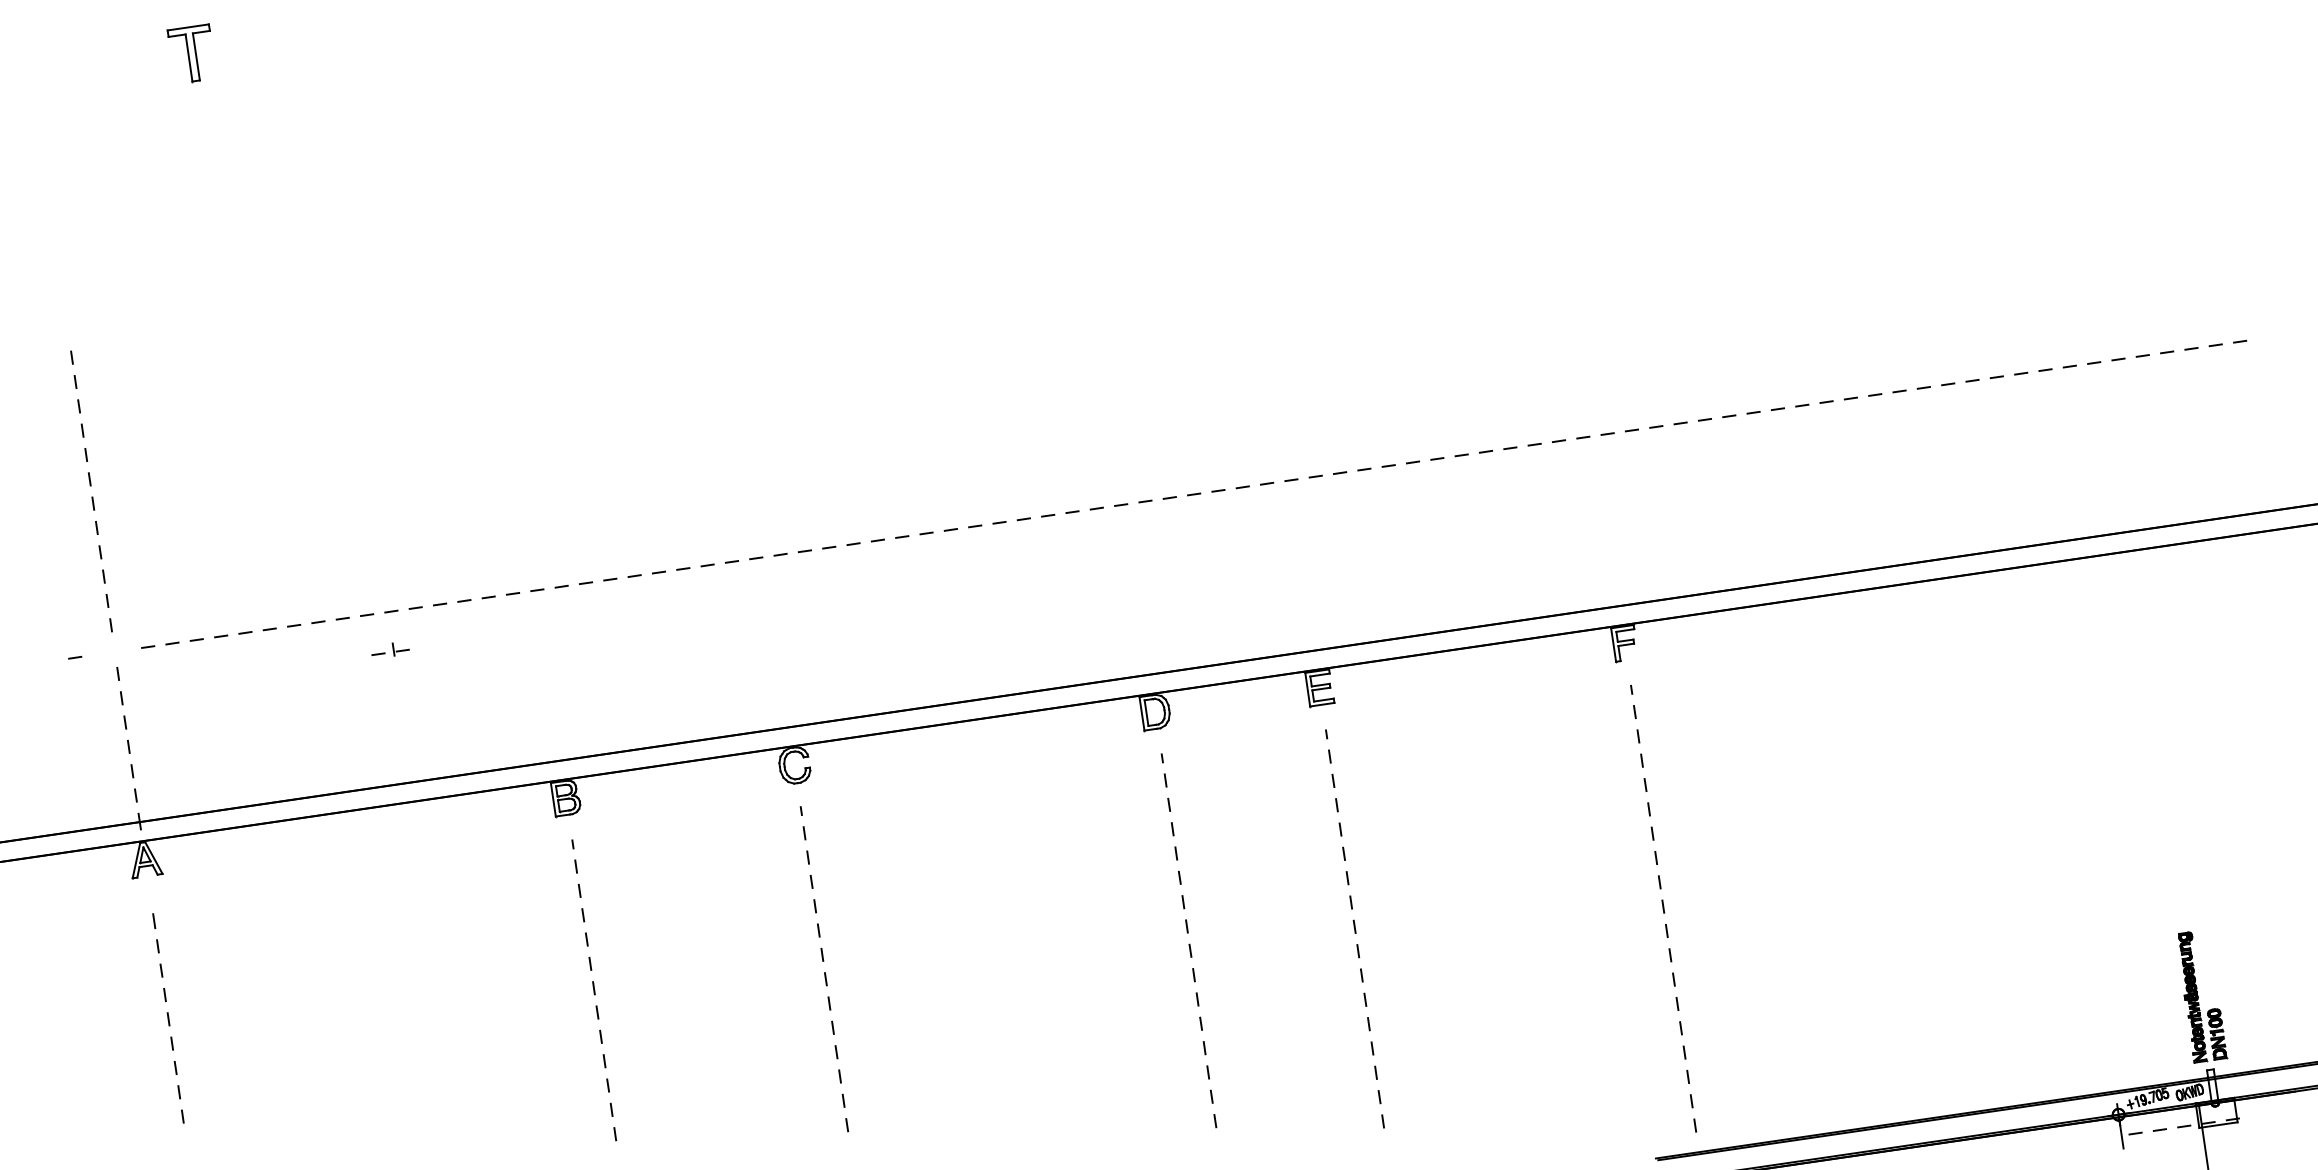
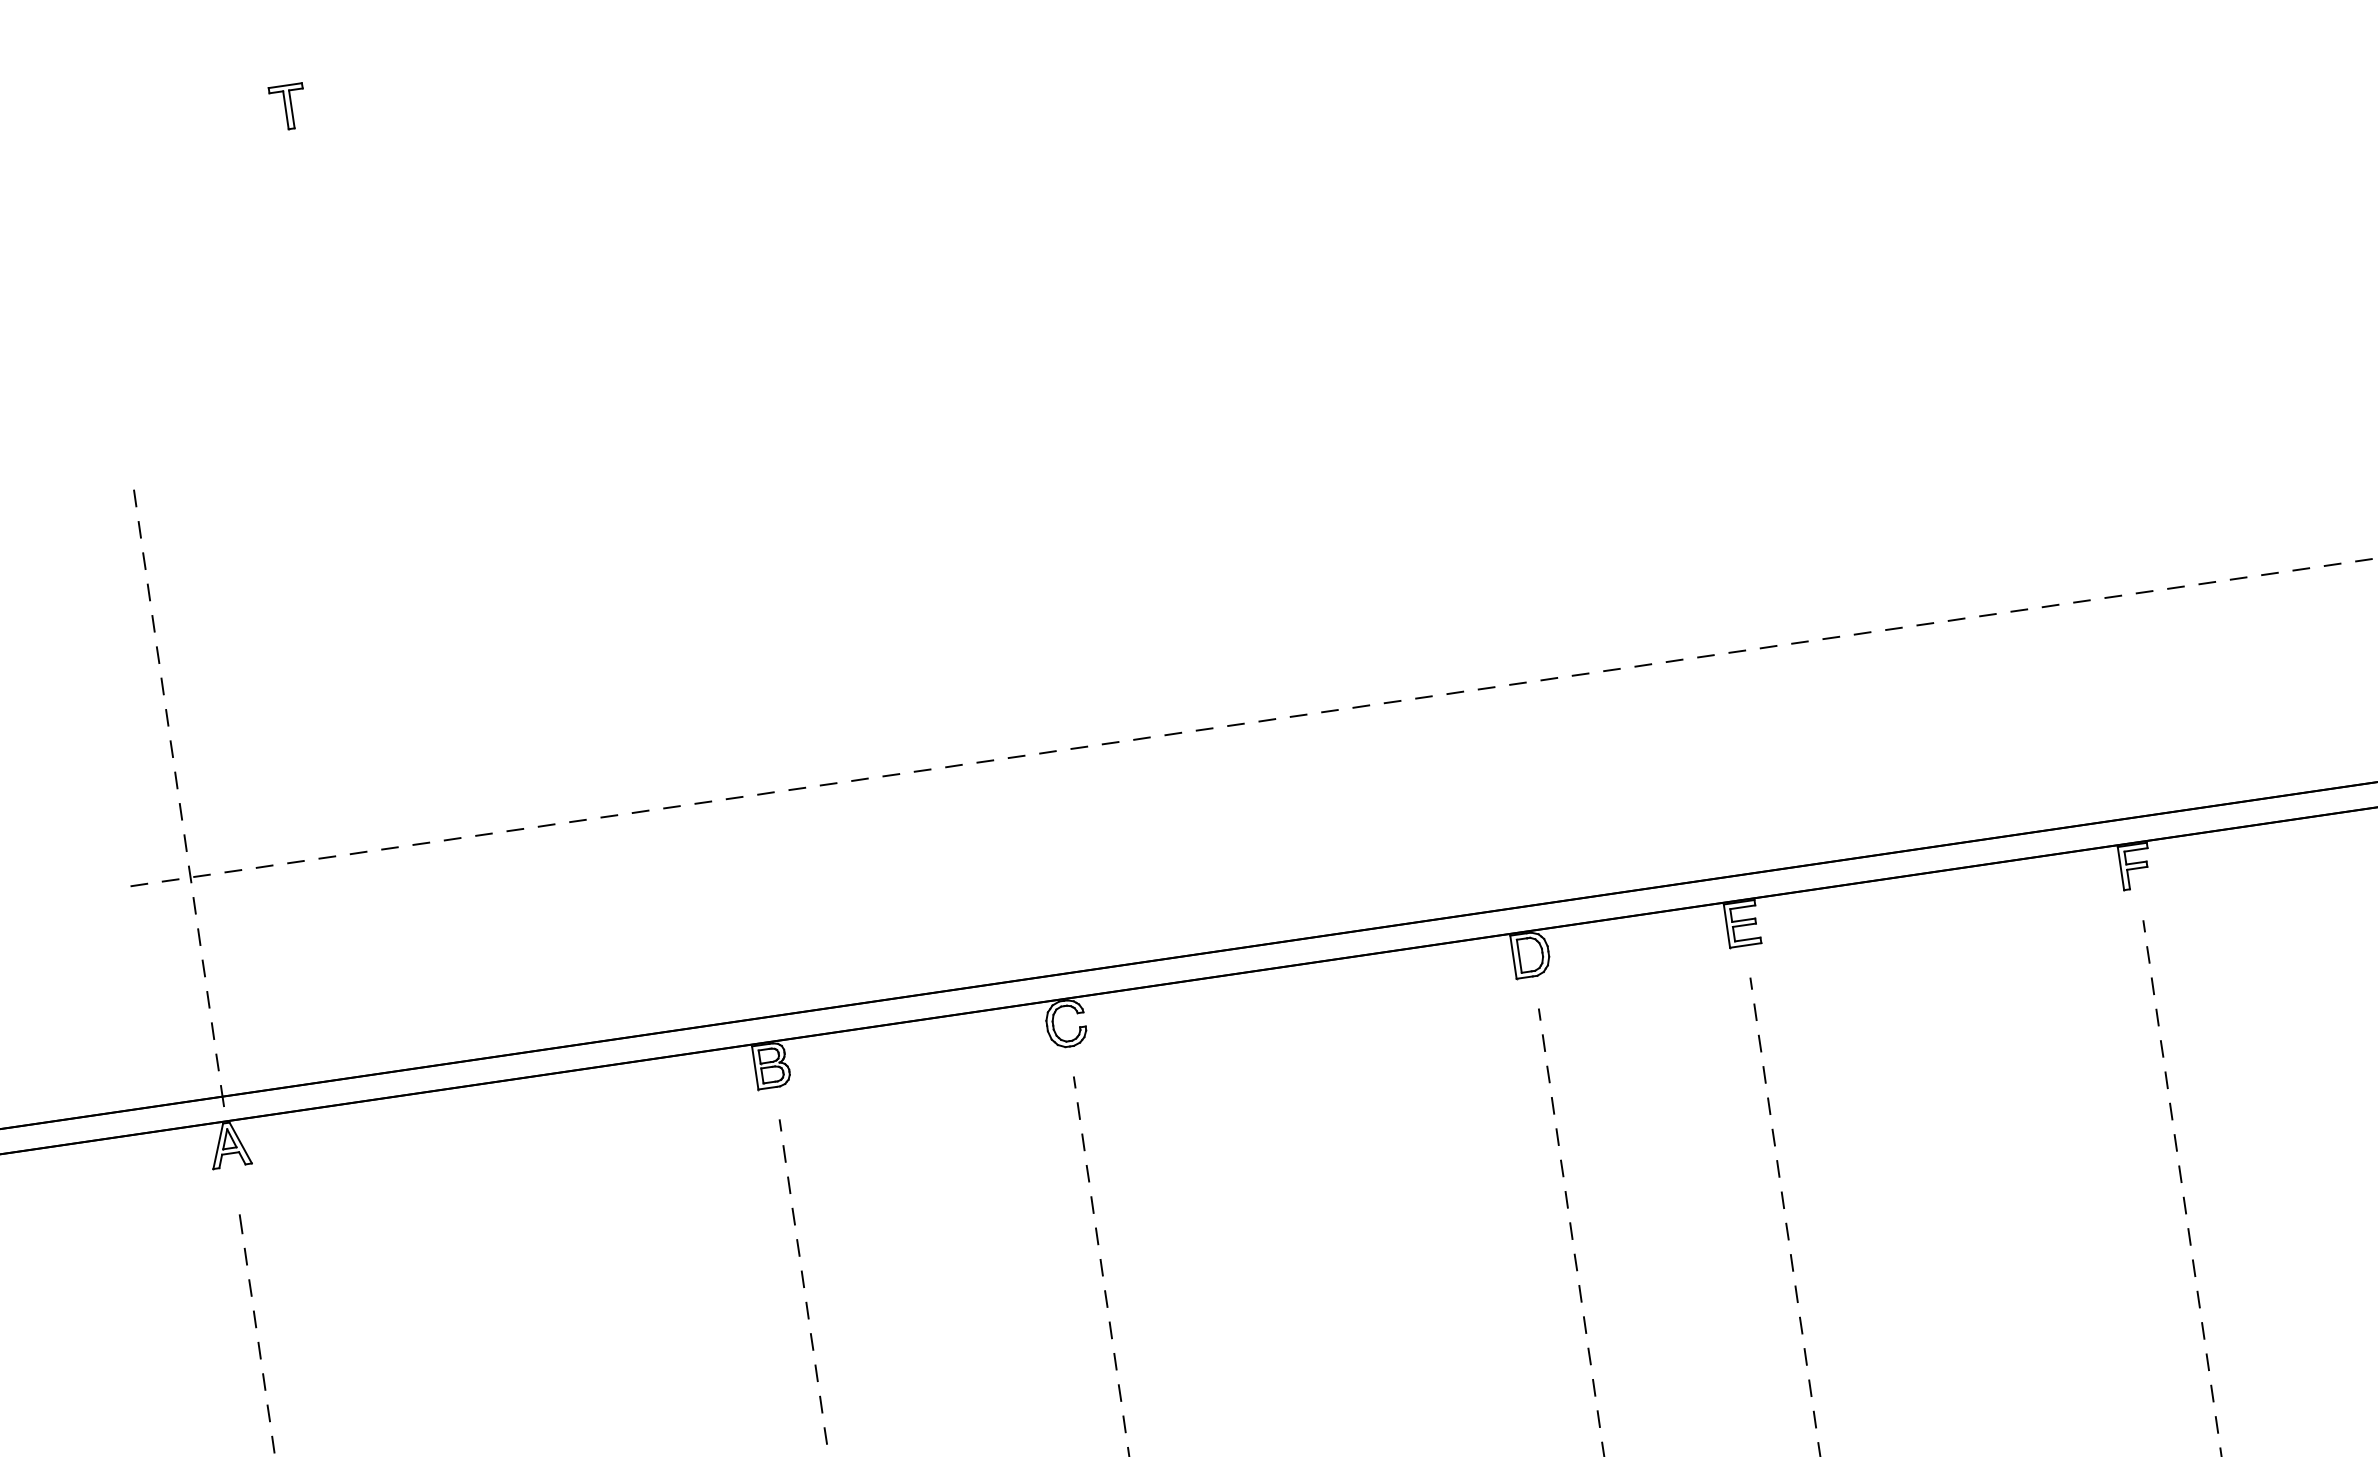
part: (188, 53) -> (285, 106), size x0.62
part: (390, 649) -> (186, 874), moved

